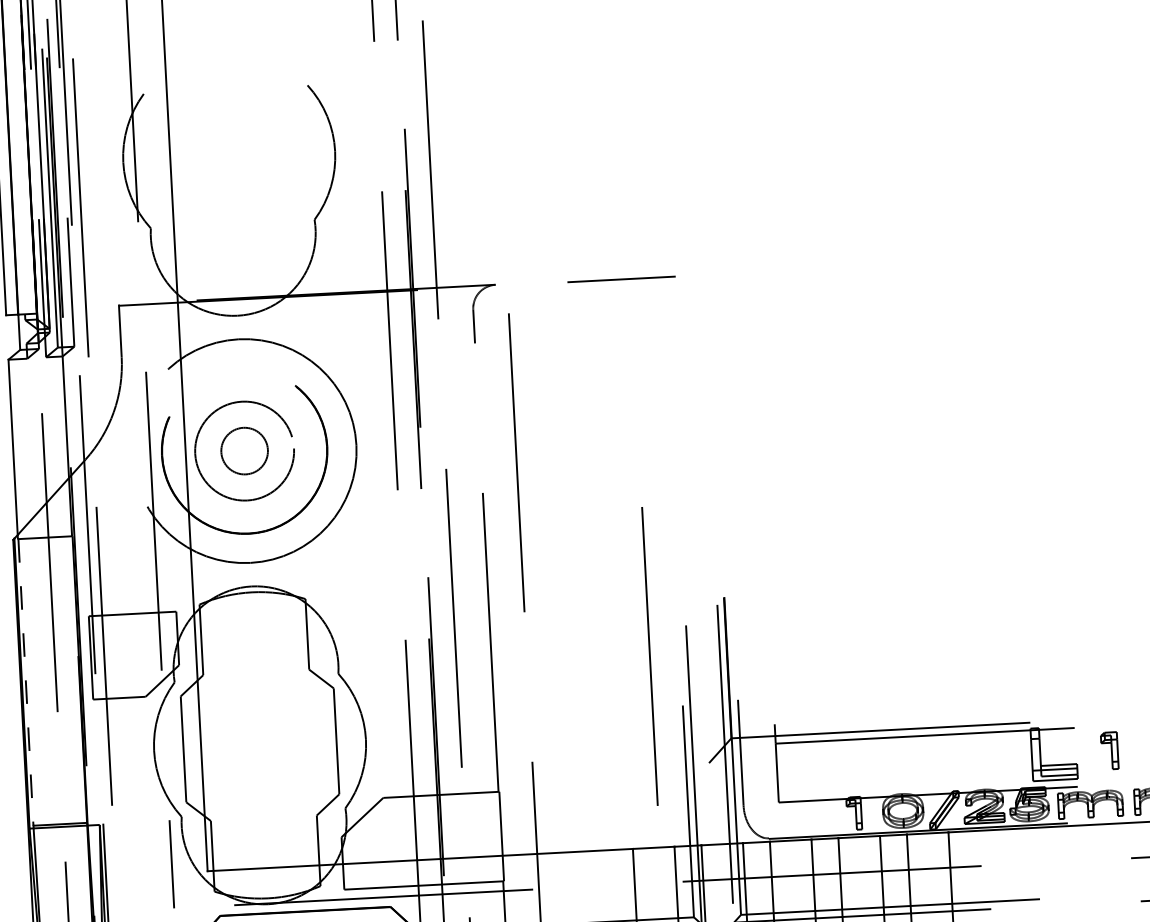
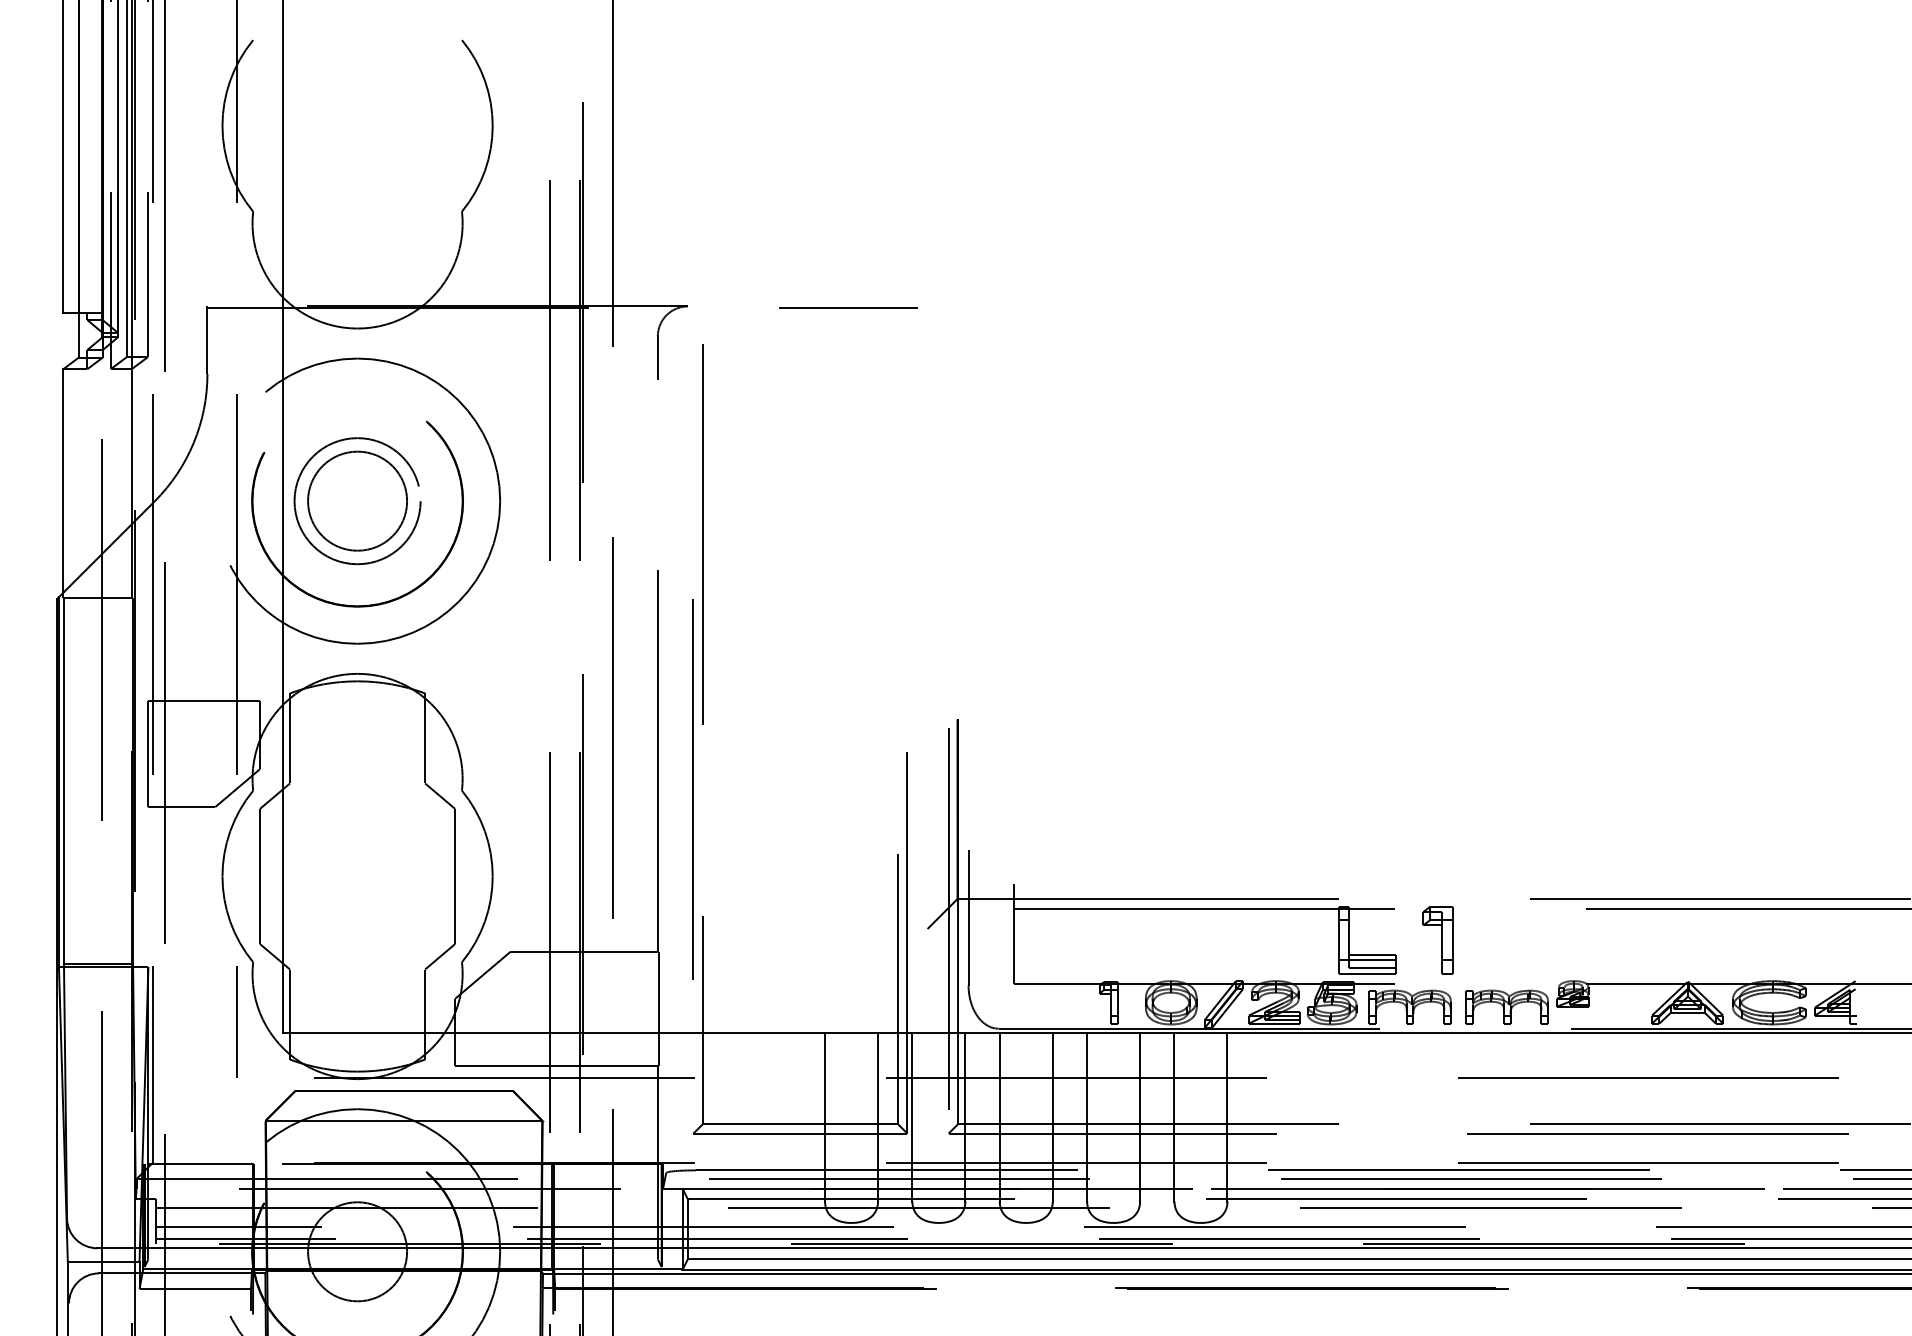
circle: (244, 450) -> (357, 500), size x1.67
line: (649, 656) -> (692, 789), moved
line: (25, 682) -> (63, 780), dashed -> solid
part: (1109, 751) -> (1437, 940), size x1.43

